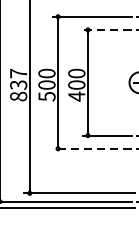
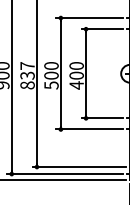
line: (107, 30) -> (102, 29), dashed -> solid
line: (92, 148) -> (89, 129), dashed -> solid

